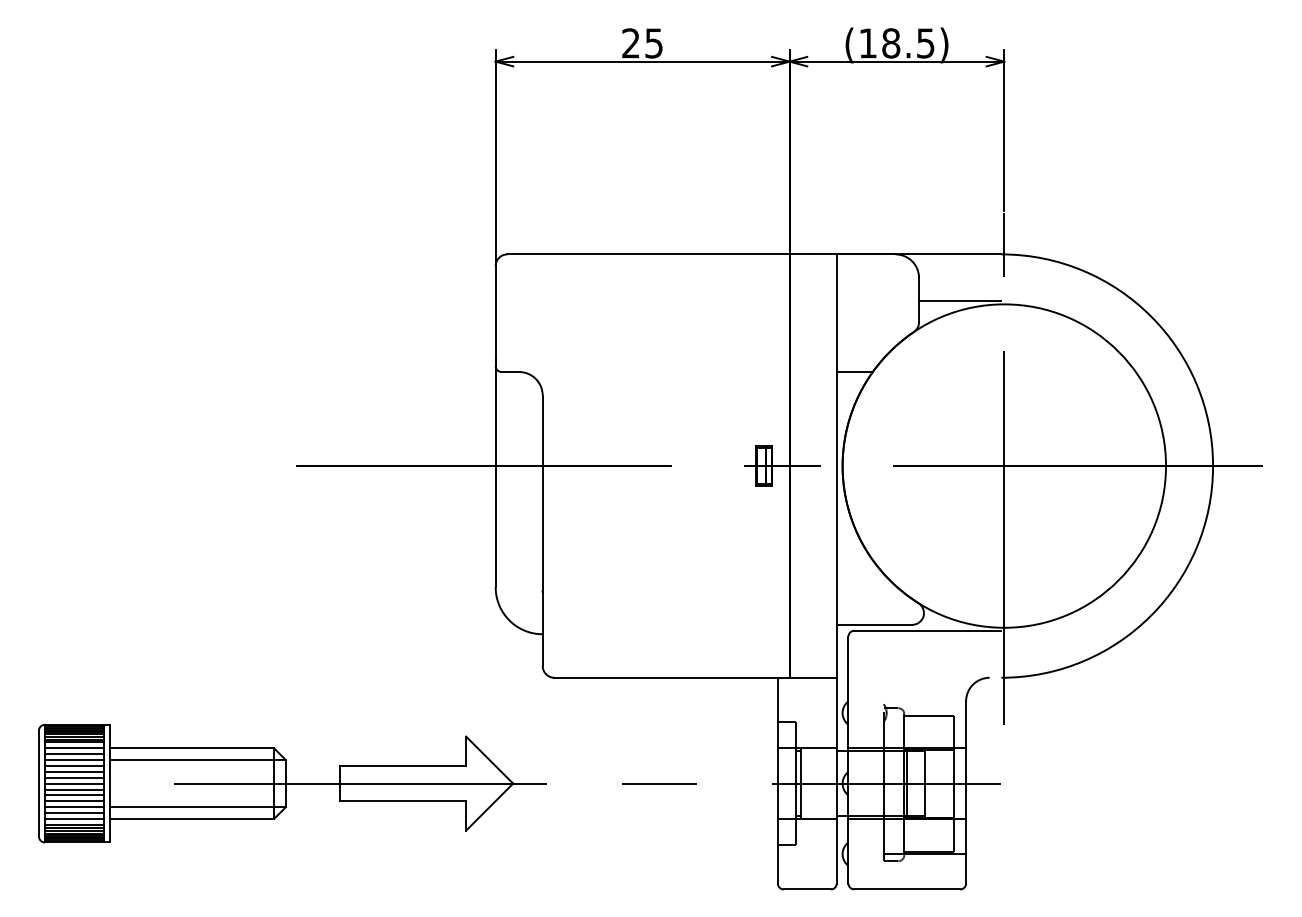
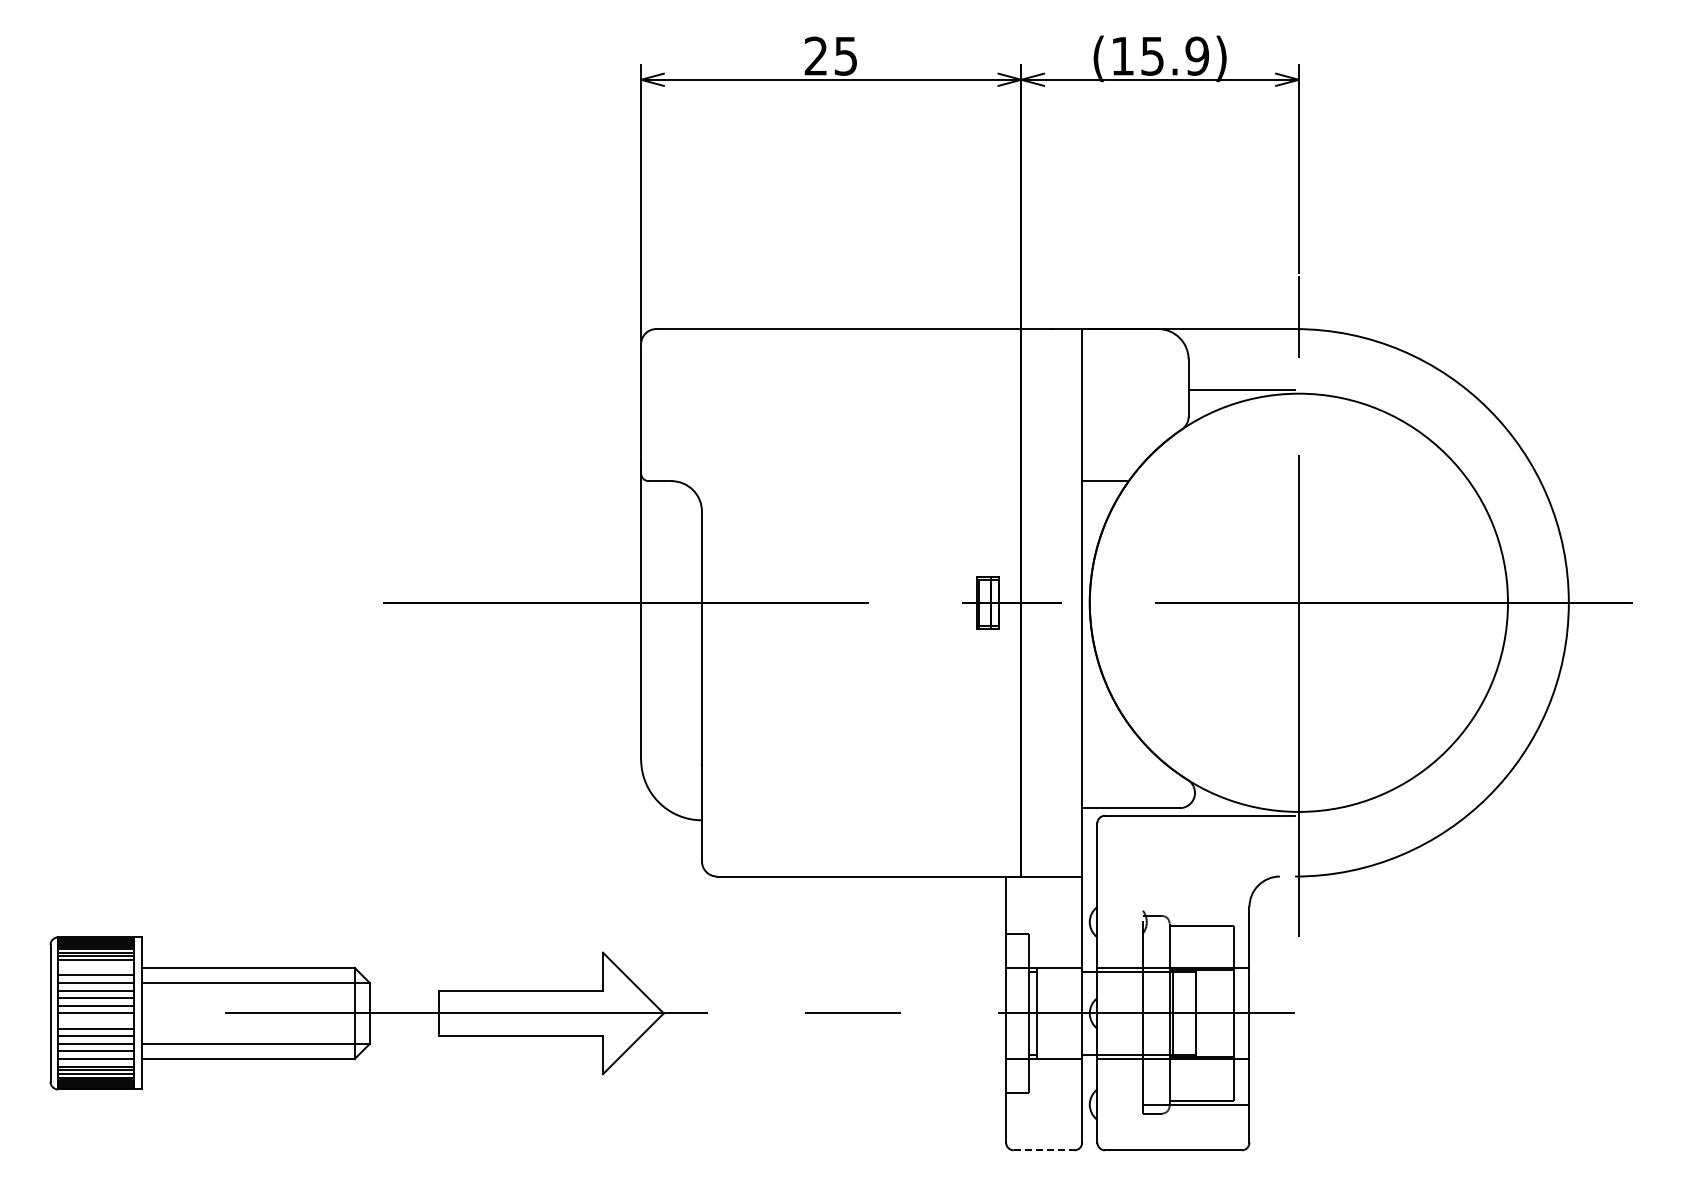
text: (908, 42) -> (1175, 55), (18.5) -> (15.9)
line: (74, 748) -> (96, 967), removed
line: (74, 789) -> (96, 1021), removed
line: (807, 889) -> (1044, 1150), solid -> dashed

